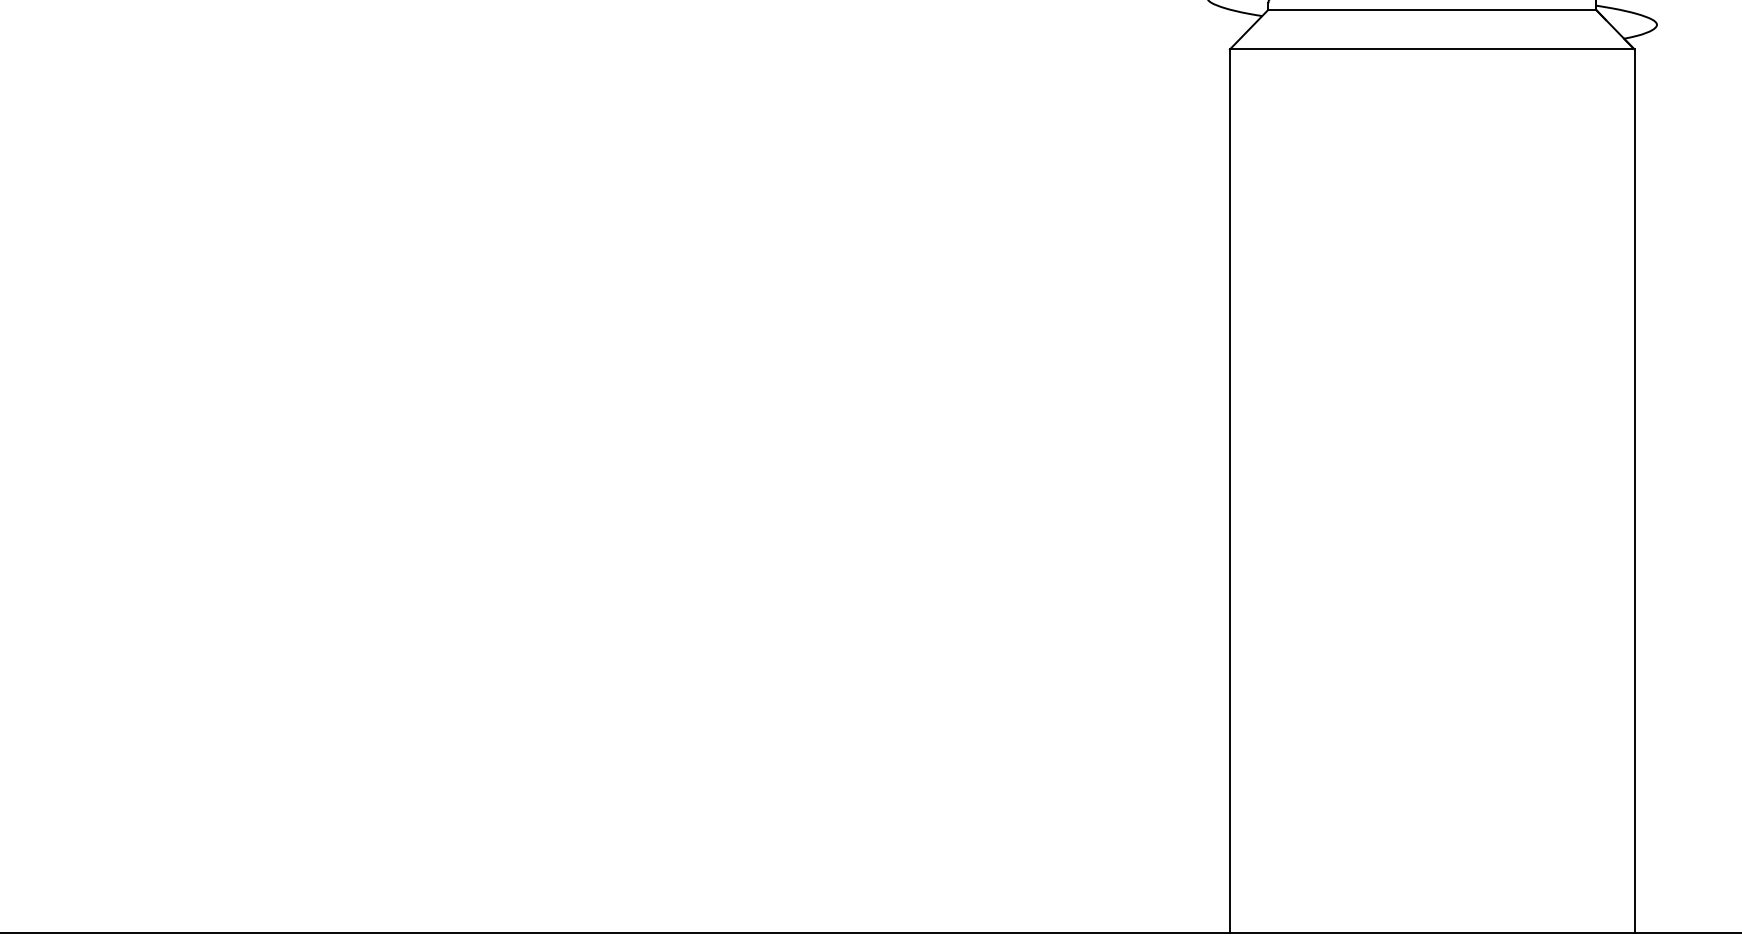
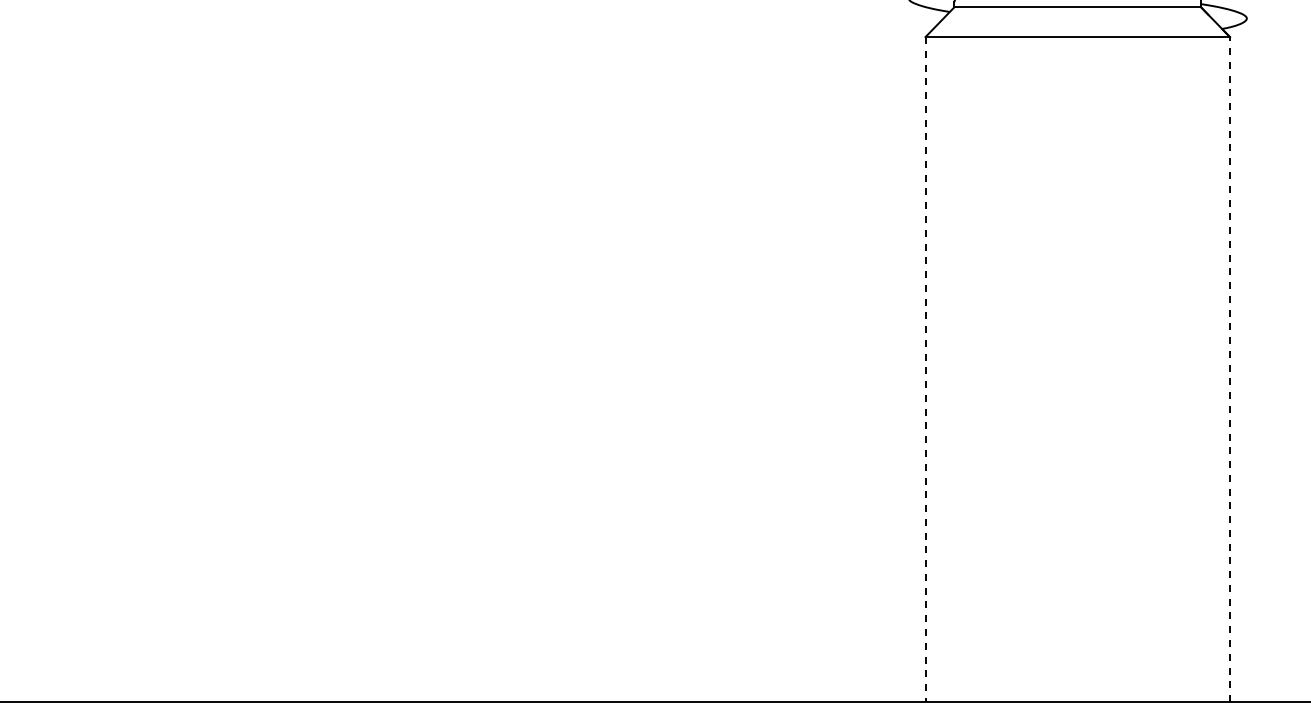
line: (1229, 491) -> (925, 369), solid -> dashed
line: (1633, 491) -> (1229, 369), solid -> dashed

